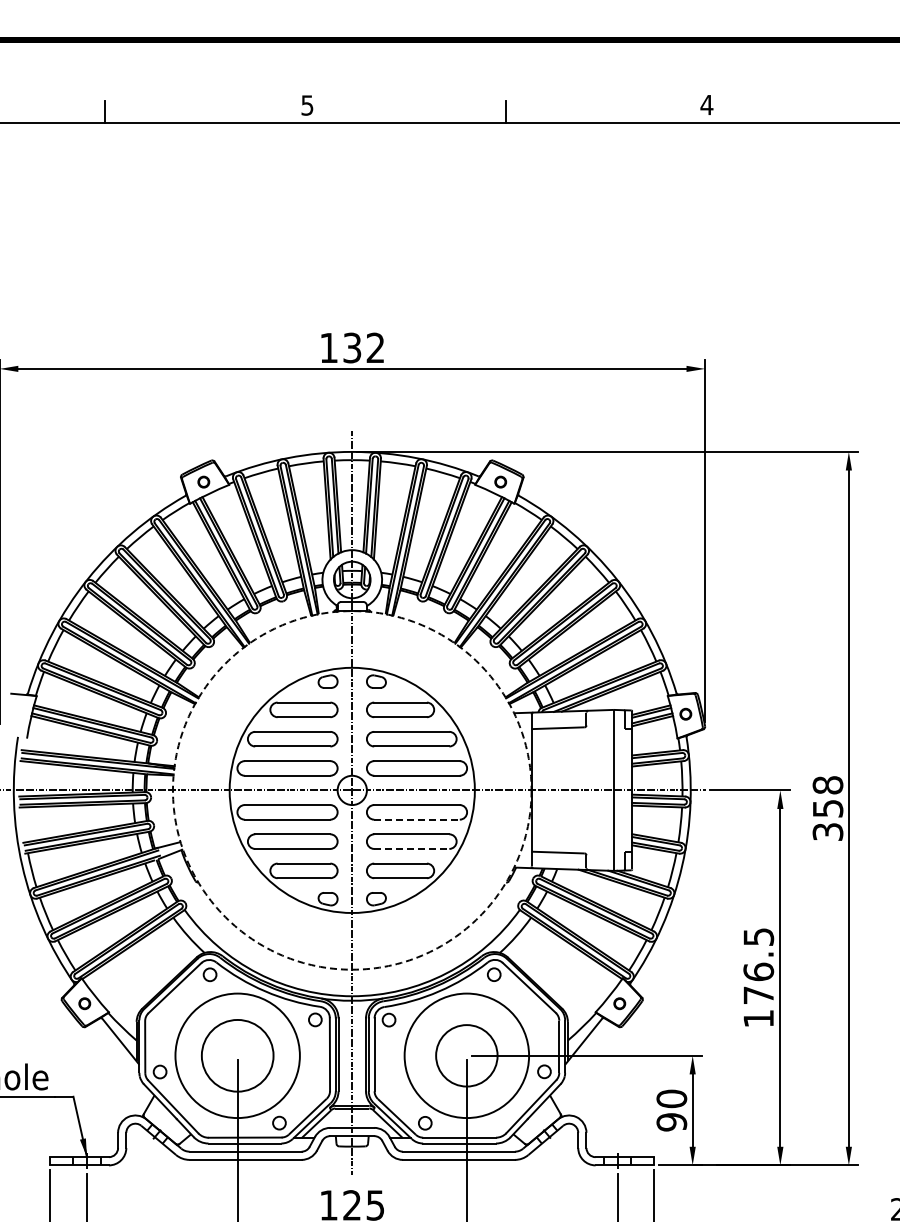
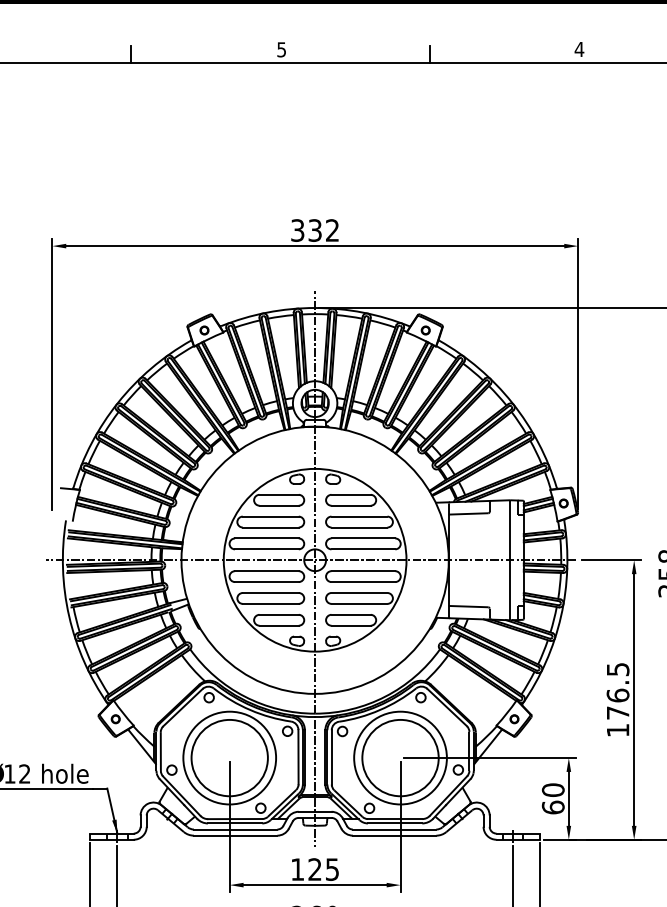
text: (328, 347) -> (297, 230), 132 -> 332
circle: (351, 790) -> (314, 560), dashed -> solid
line: (417, 819) -> (363, 581), dashed -> solid
line: (411, 848) -> (359, 603), dashed -> solid
circle: (237, 1055) -> (229, 757), size x1.43
circle: (466, 1055) -> (400, 757), size x1.67
text: (671, 1122) -> (553, 807), 90 -> 60

